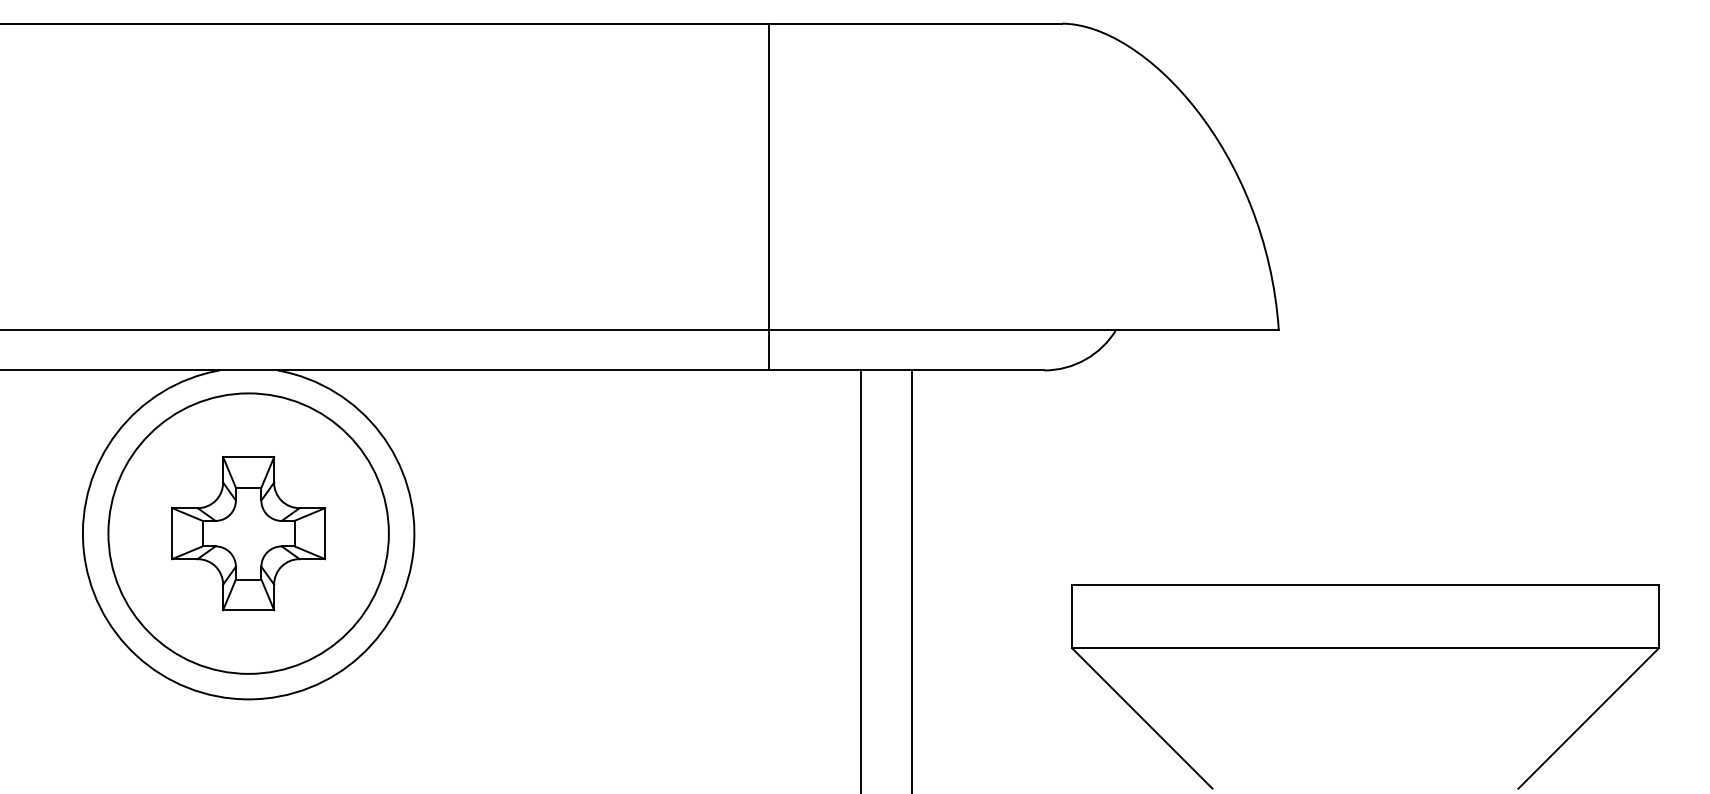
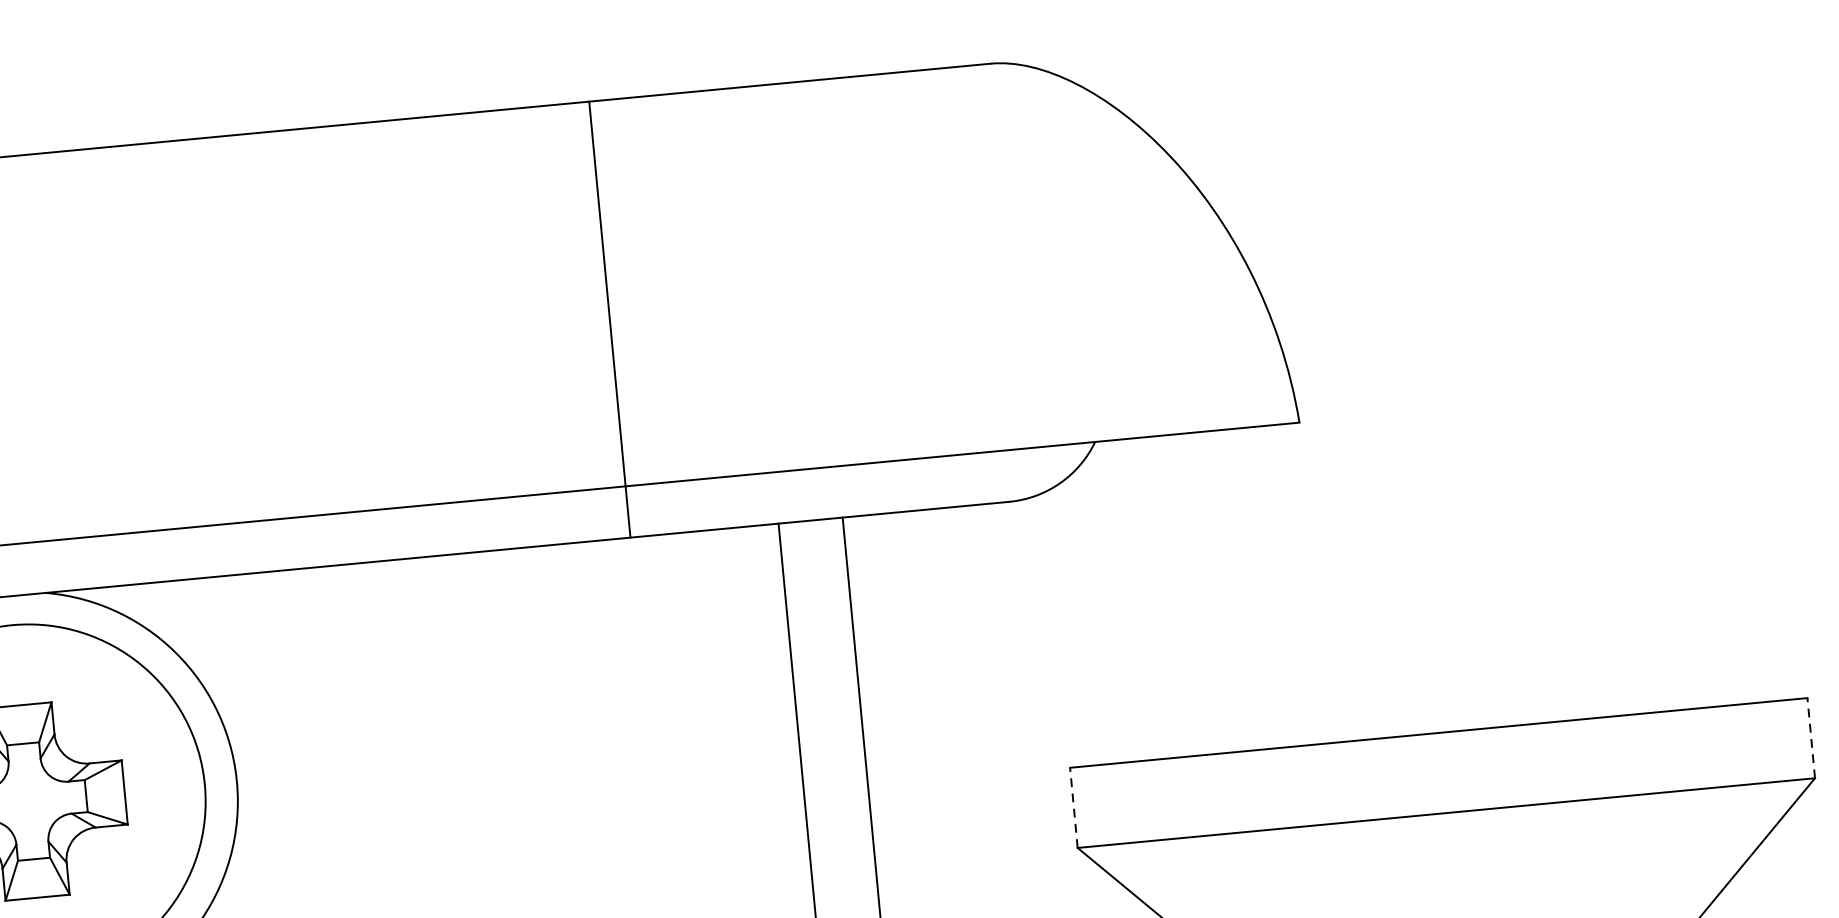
line: (768, 196) -> (609, 318), moved
line: (1072, 616) -> (1074, 807), solid -> dashed
line: (1658, 616) -> (1810, 738), solid -> dashed

